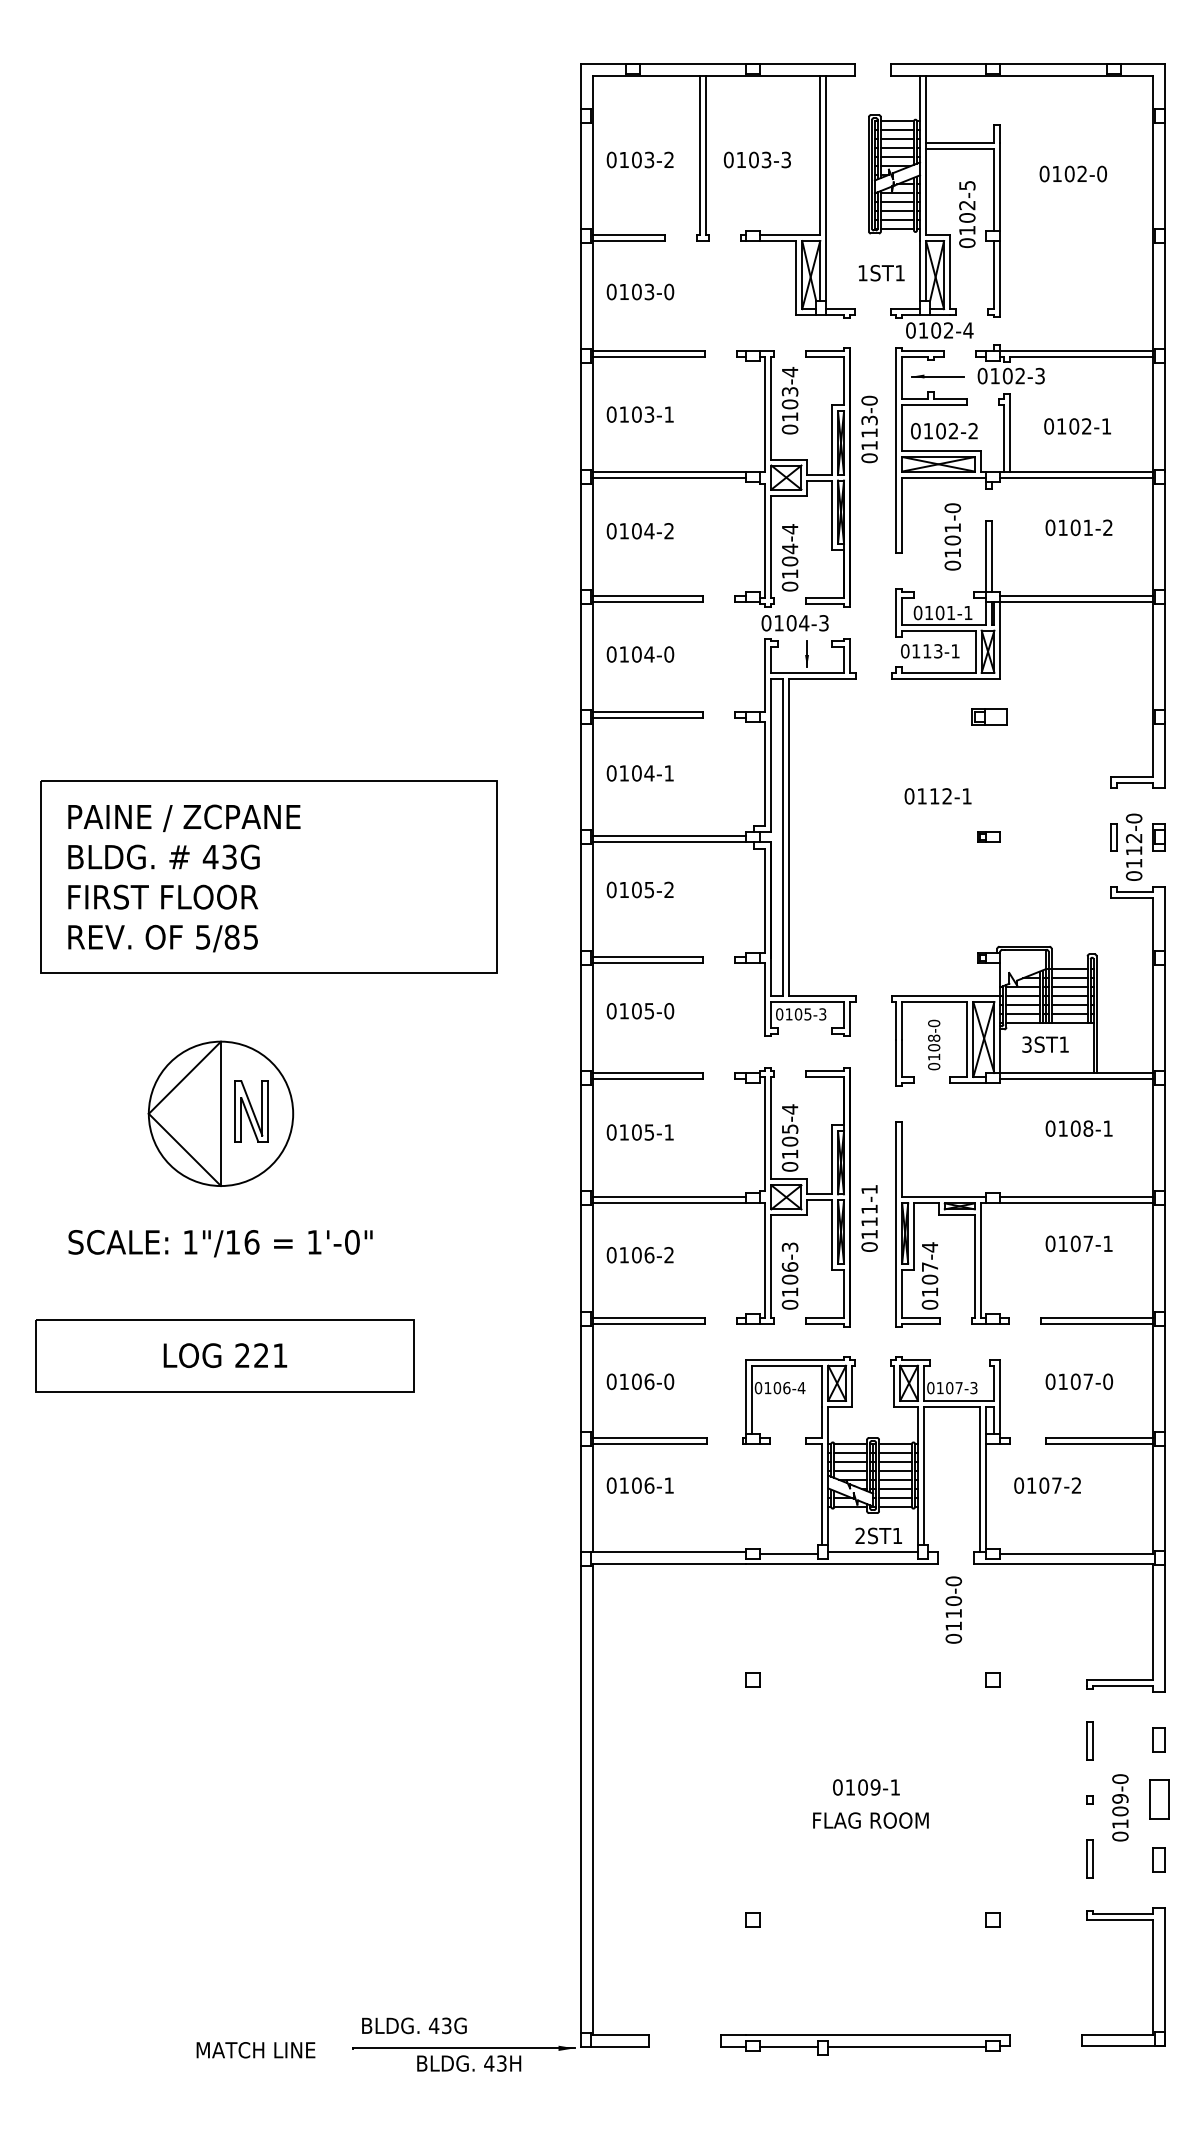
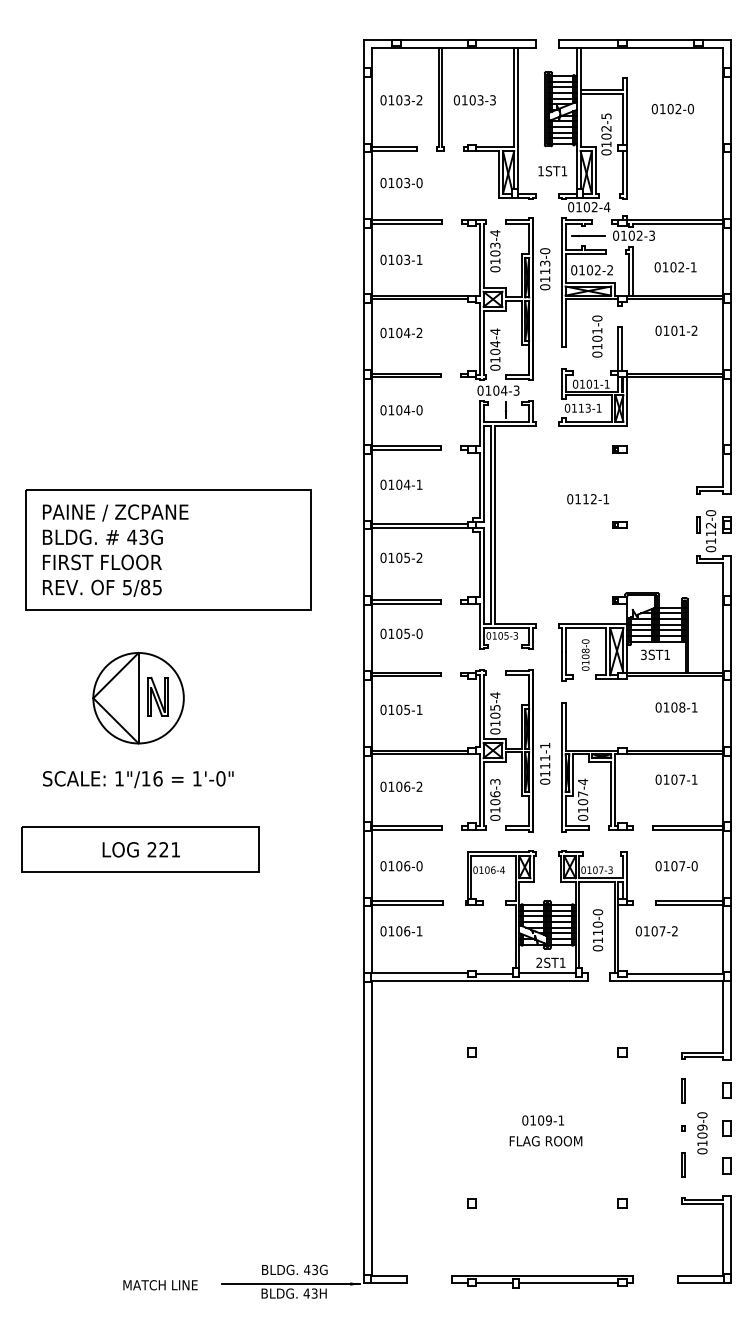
part: (988, 717) -> (619, 449), size x0.62
text: (953, 1610) -> (597, 930), moved
part: (1158, 1800) -> (726, 1128), size x0.62
text: (413, 2025) -> (294, 1269), moved

